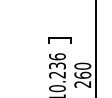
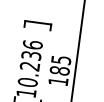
text: (82, 74) -> (59, 69), 260 -> 185

